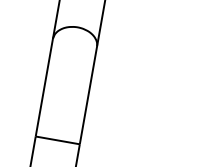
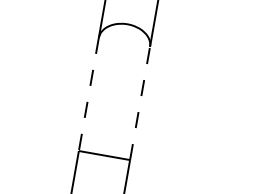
line: (44, 87) -> (88, 94), solid -> dashed
line: (88, 94) -> (140, 102), solid -> dashed

